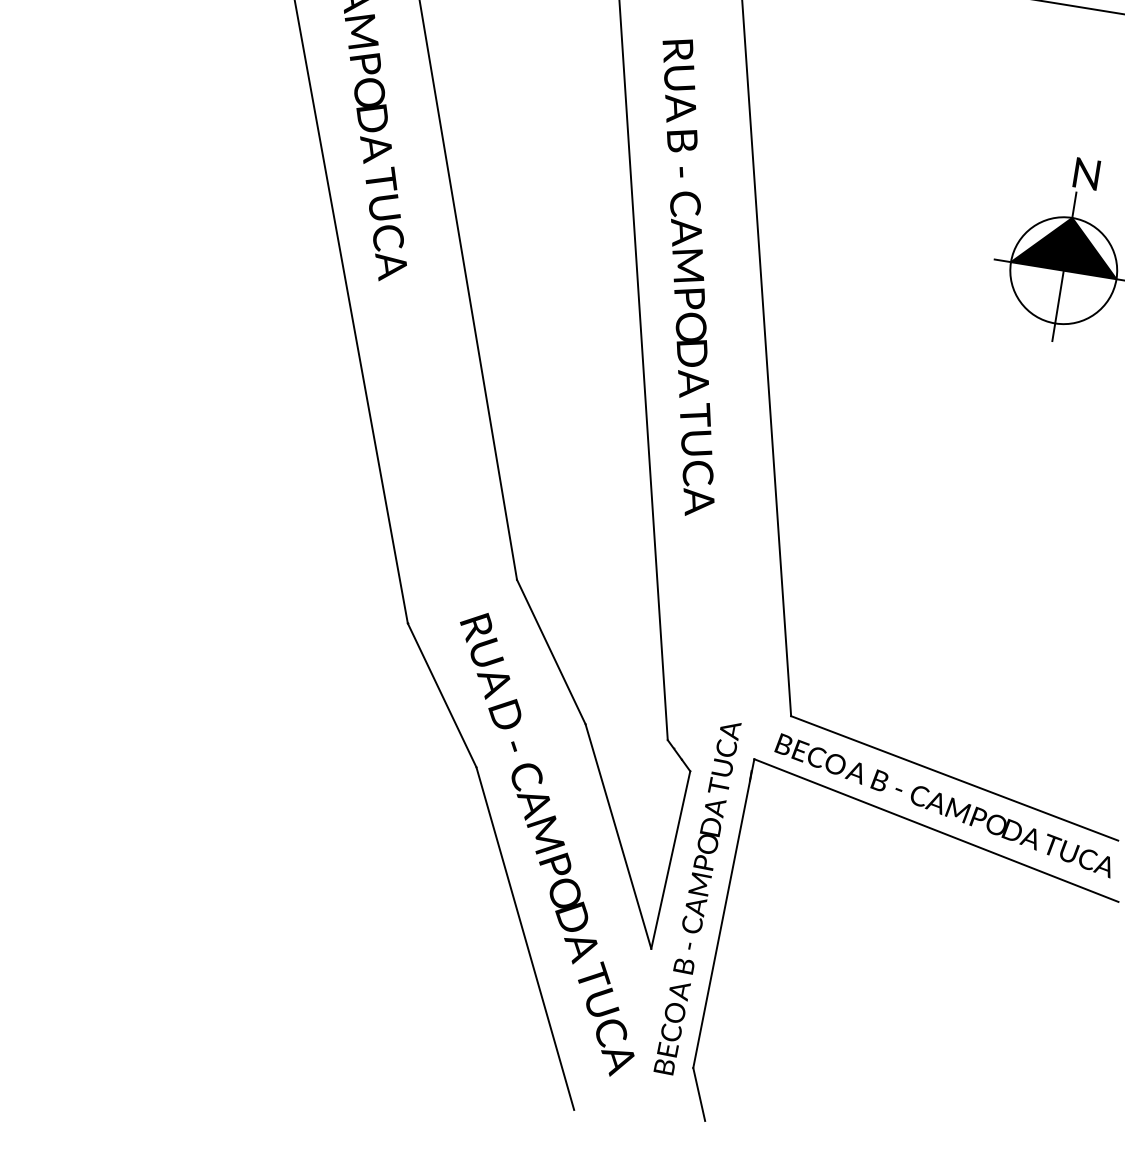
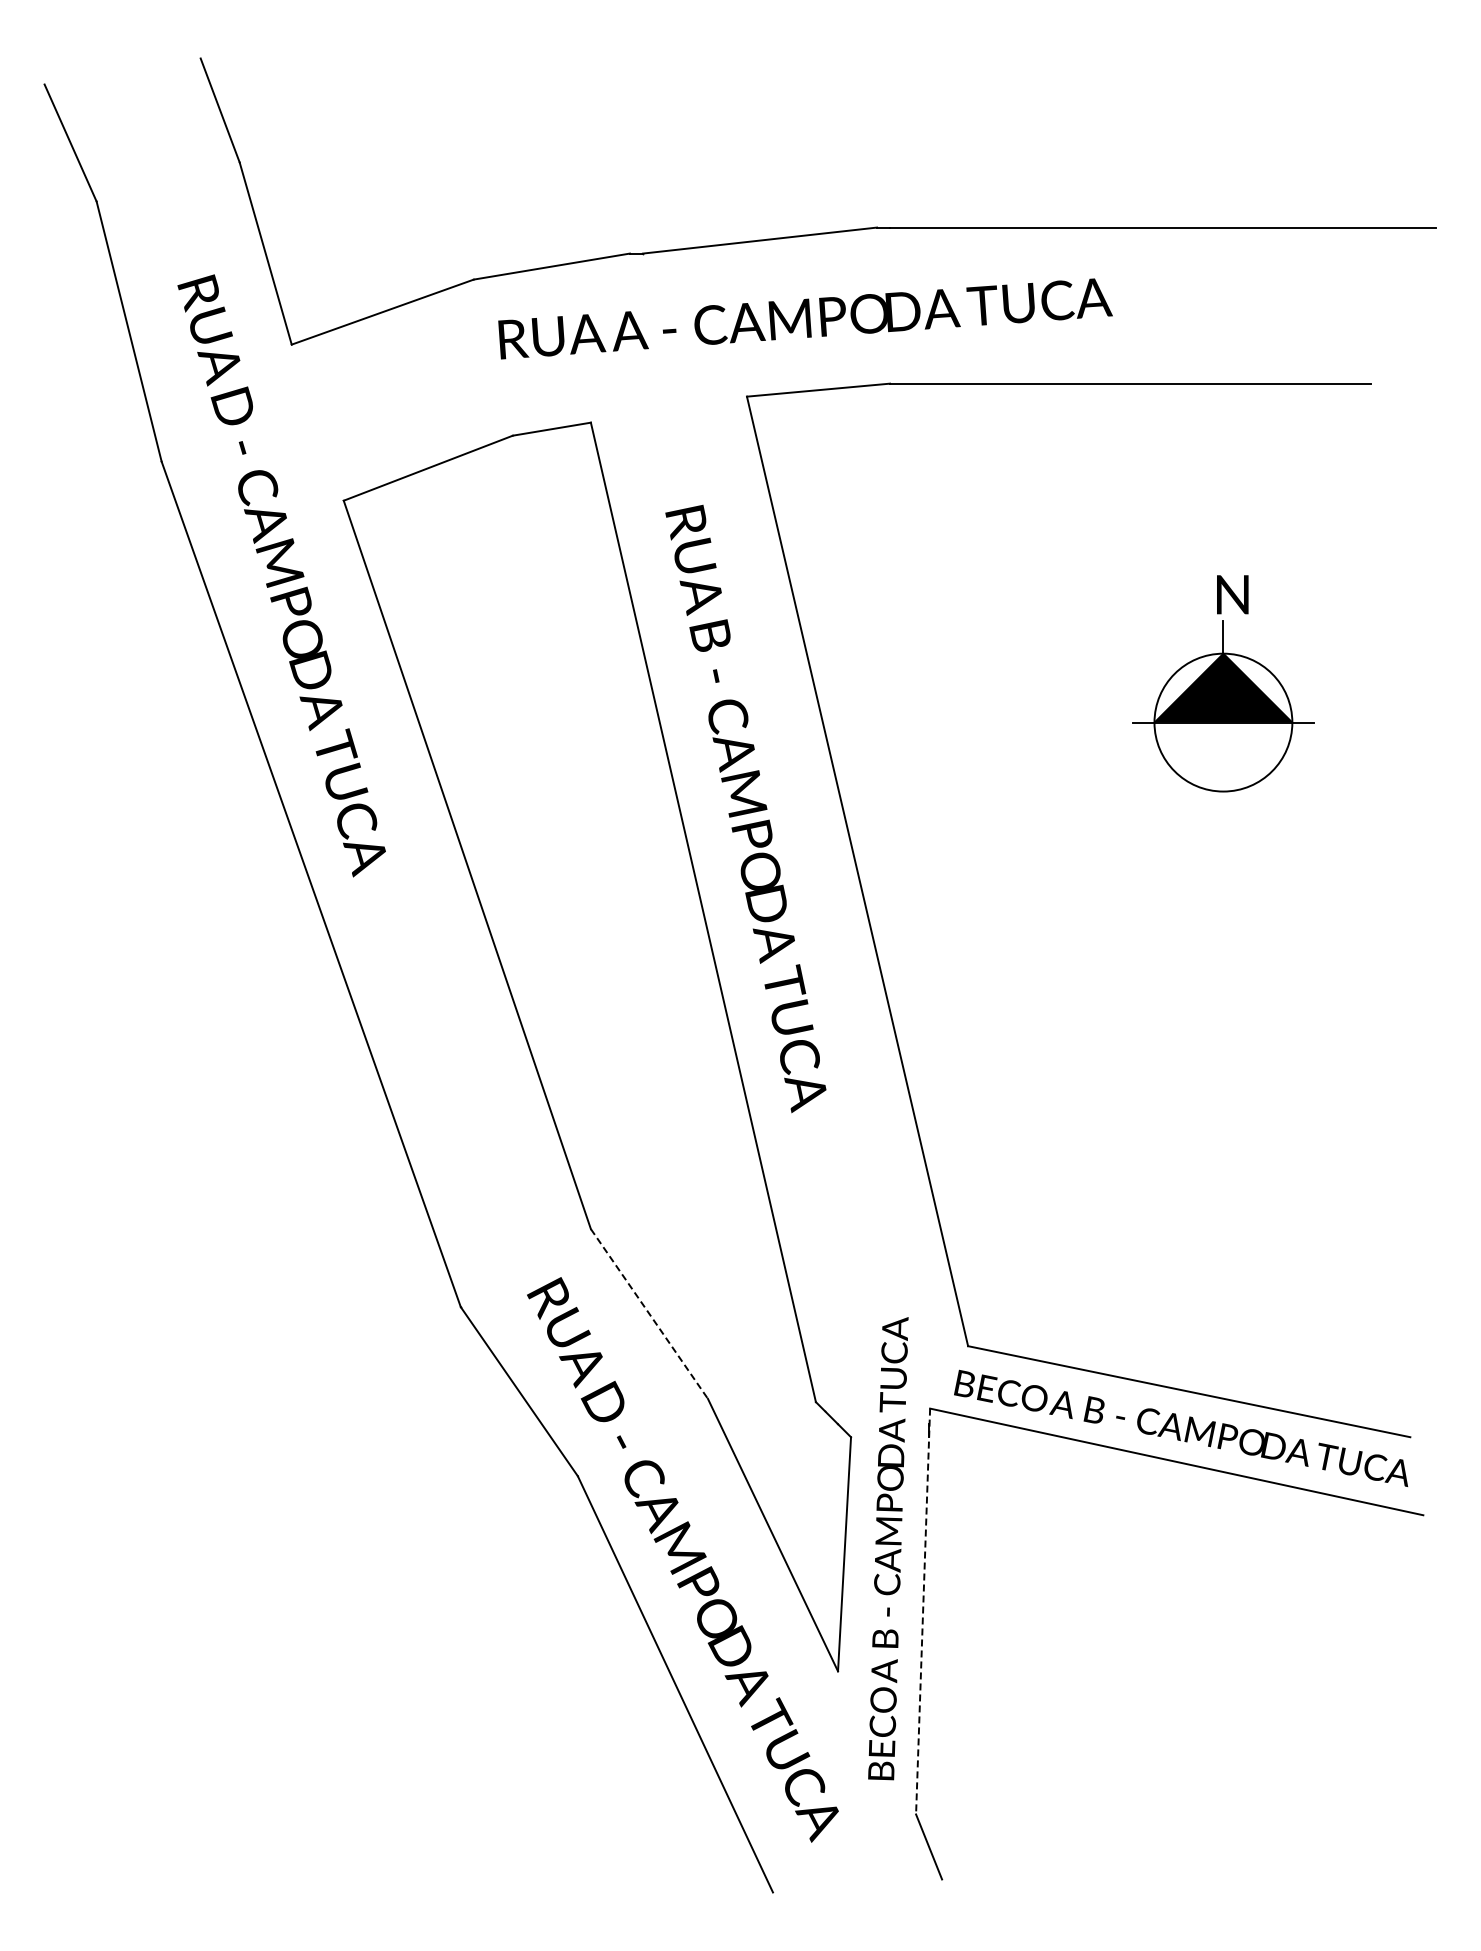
line: (1058, 305) -> (1223, 768), removed
line: (551, 652) -> (649, 1314), solid -> dashed
text: (697, 897) -> (888, 1548), moved
line: (723, 914) -> (923, 1612), solid -> dashed

